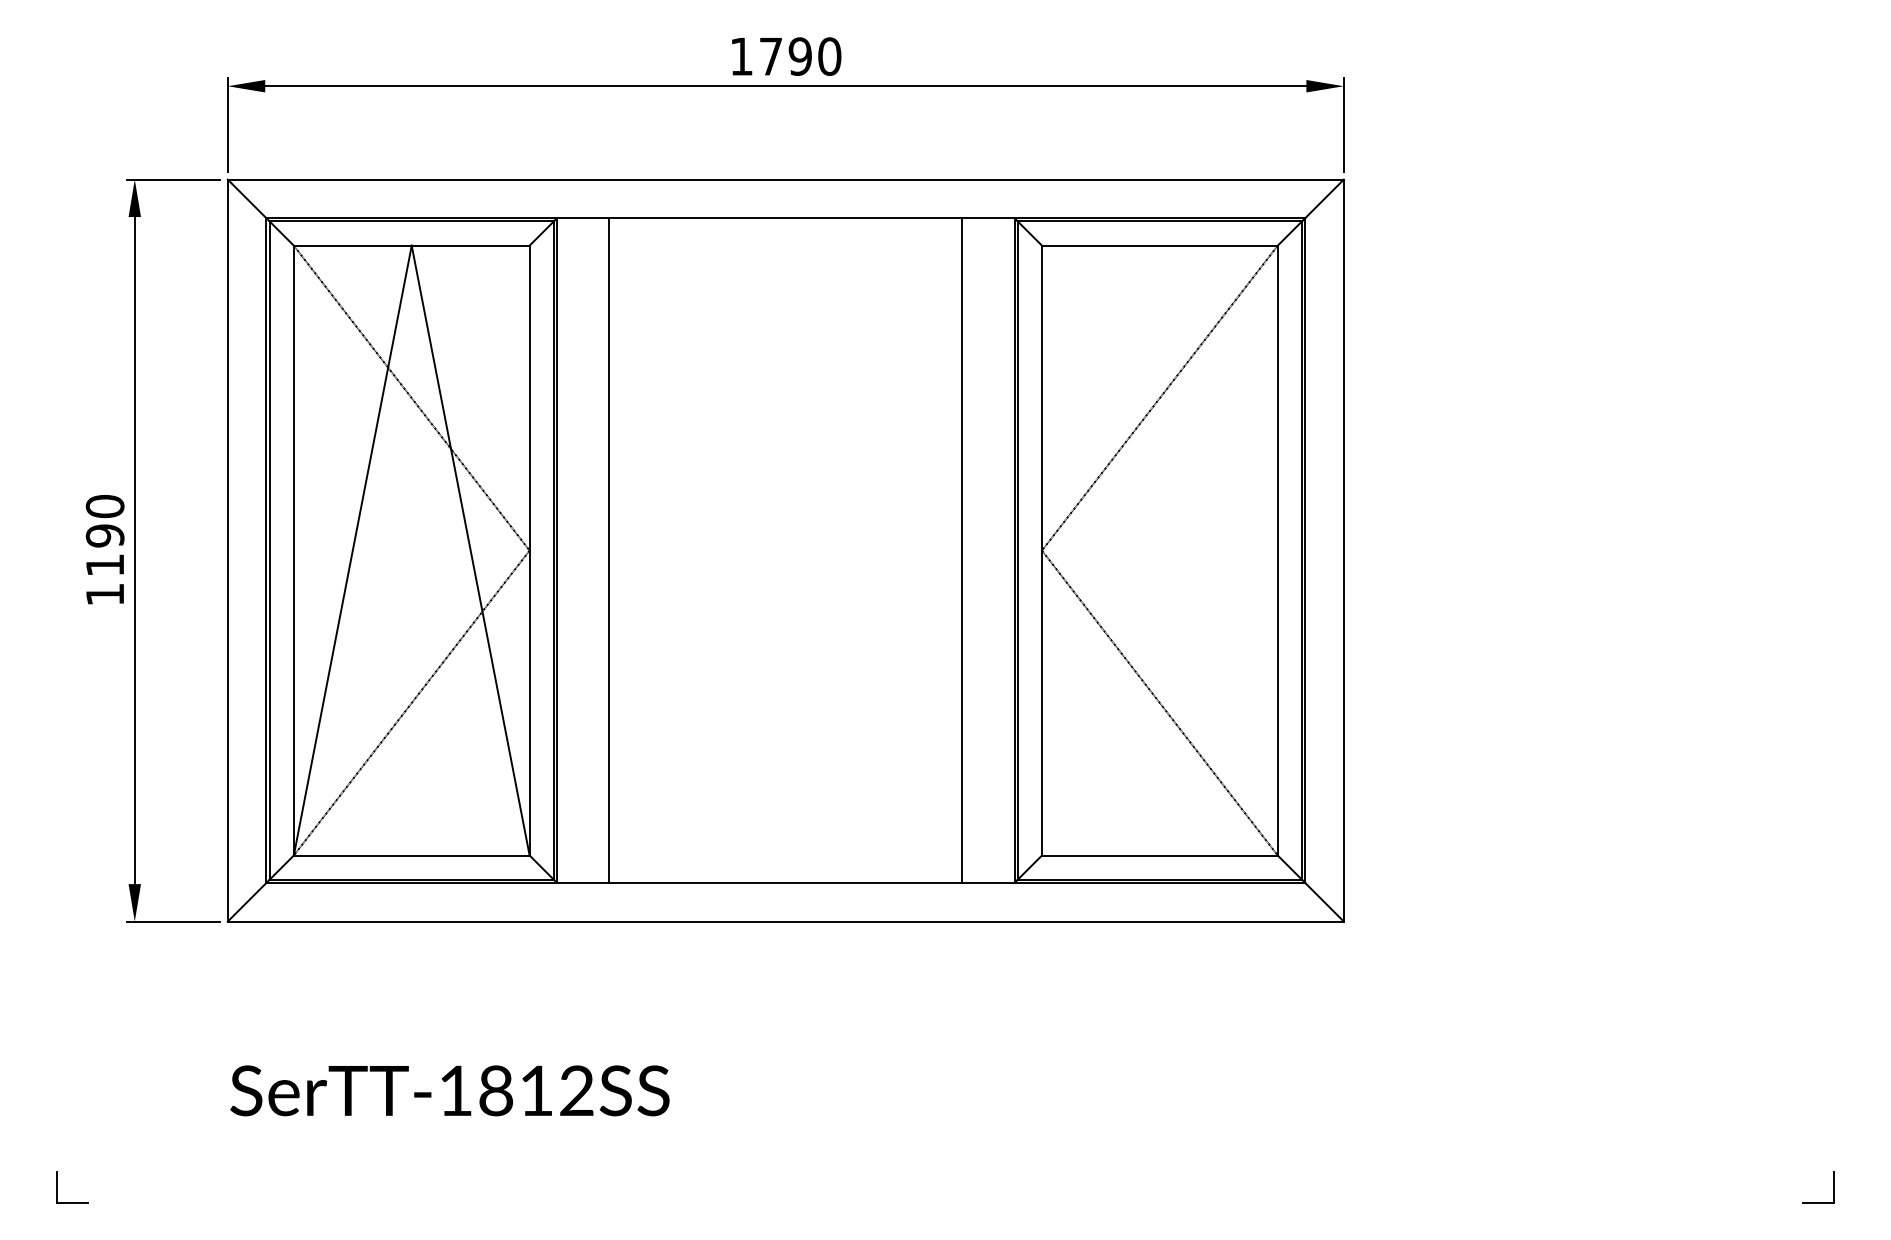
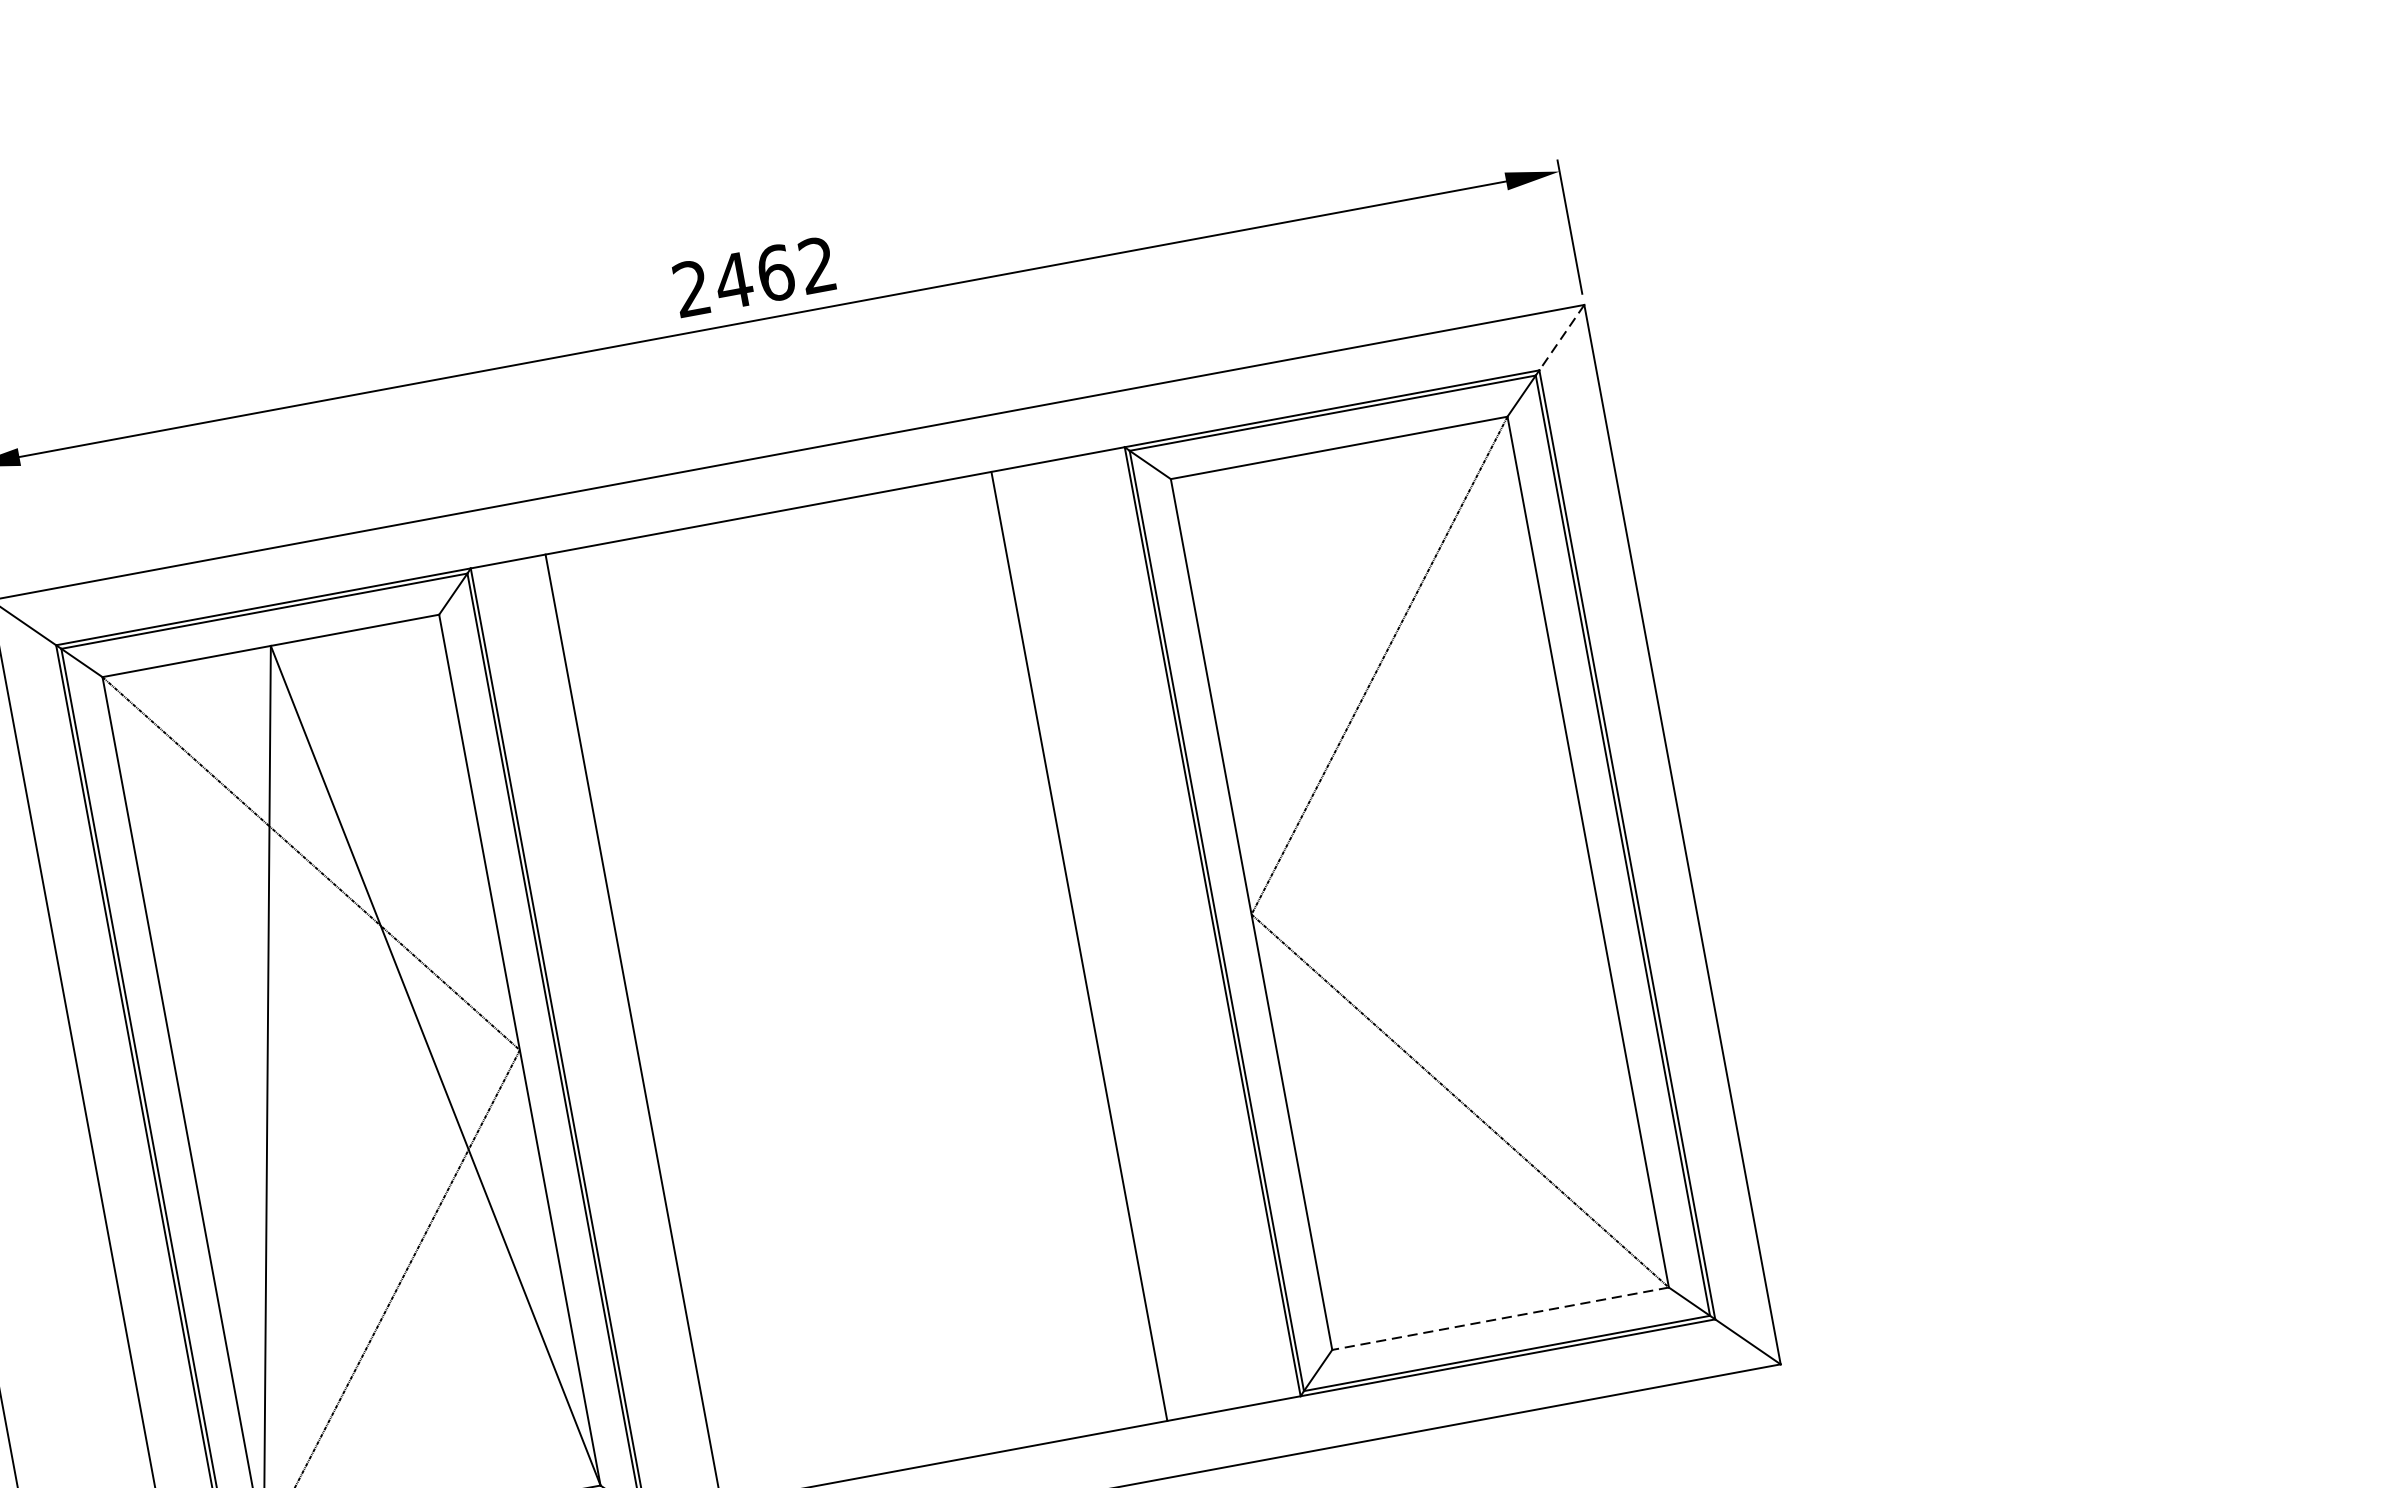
text: (785, 56) -> (754, 276), 1790 -> 2462
line: (1324, 199) -> (1562, 338), solid -> dashed
line: (962, 550) -> (1079, 946), moved
line: (1159, 855) -> (1500, 1318), solid -> dashed

